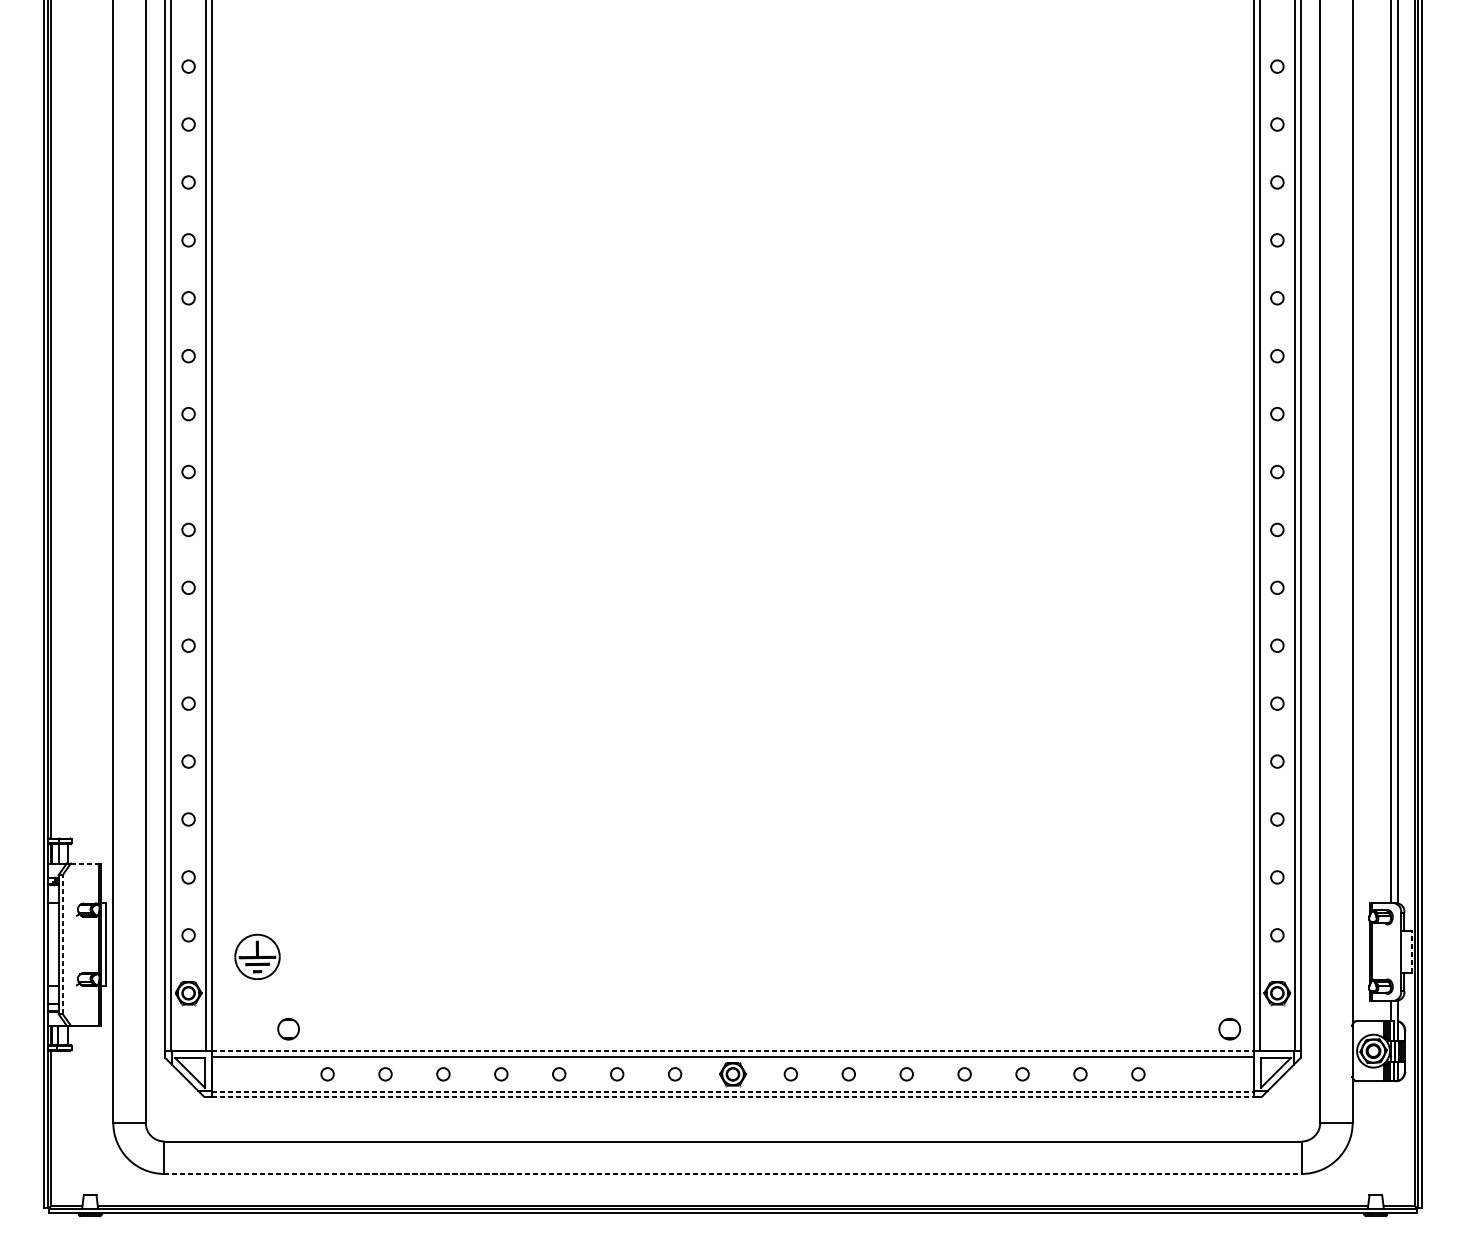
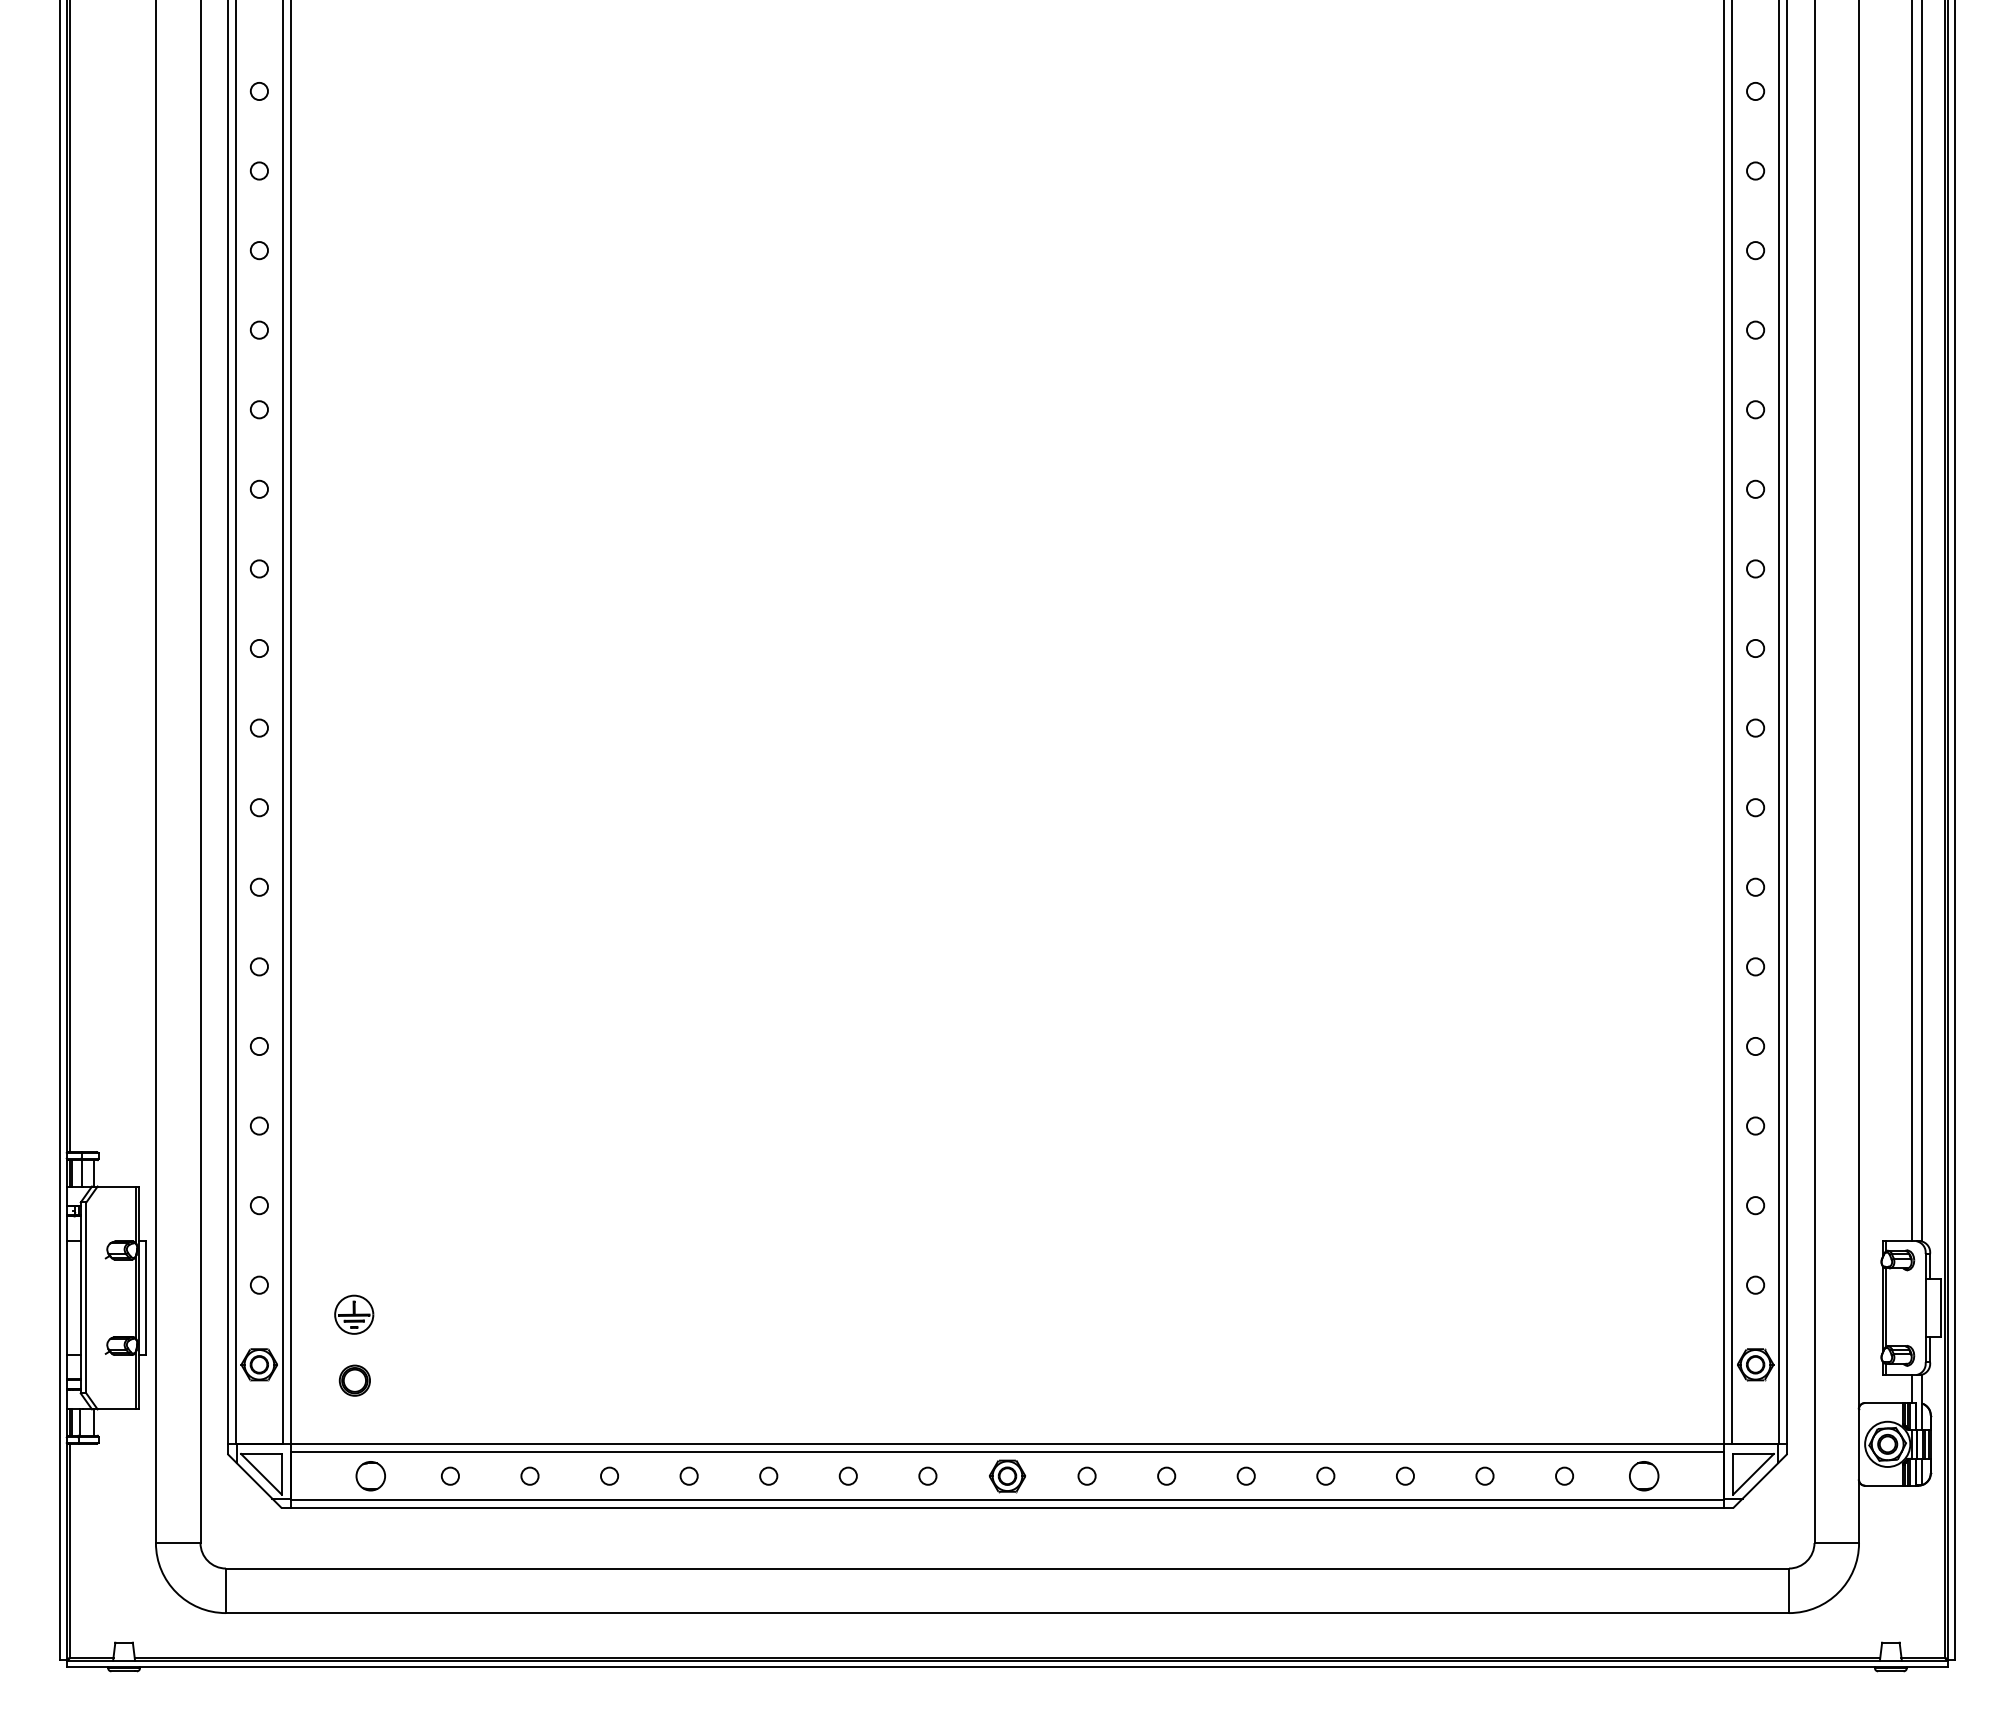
line: (85, 863) -> (117, 1186), dashed -> solid
line: (62, 944) -> (86, 1297), dashed -> solid
line: (1411, 952) -> (1940, 1308), dashed -> solid
part: (257, 956) -> (354, 1314), size x0.62
part: (257, 1004) -> (354, 1380), added
circle: (288, 1029) -> (370, 1476), moved
circle: (1230, 1029) -> (1644, 1476), moved
line: (733, 1051) -> (1008, 1444), dashed -> solid
line: (733, 1092) -> (1008, 1500), dashed -> solid
line: (733, 1097) -> (1008, 1508), dashed -> solid
line: (733, 1174) -> (1007, 1613), dashed -> solid

